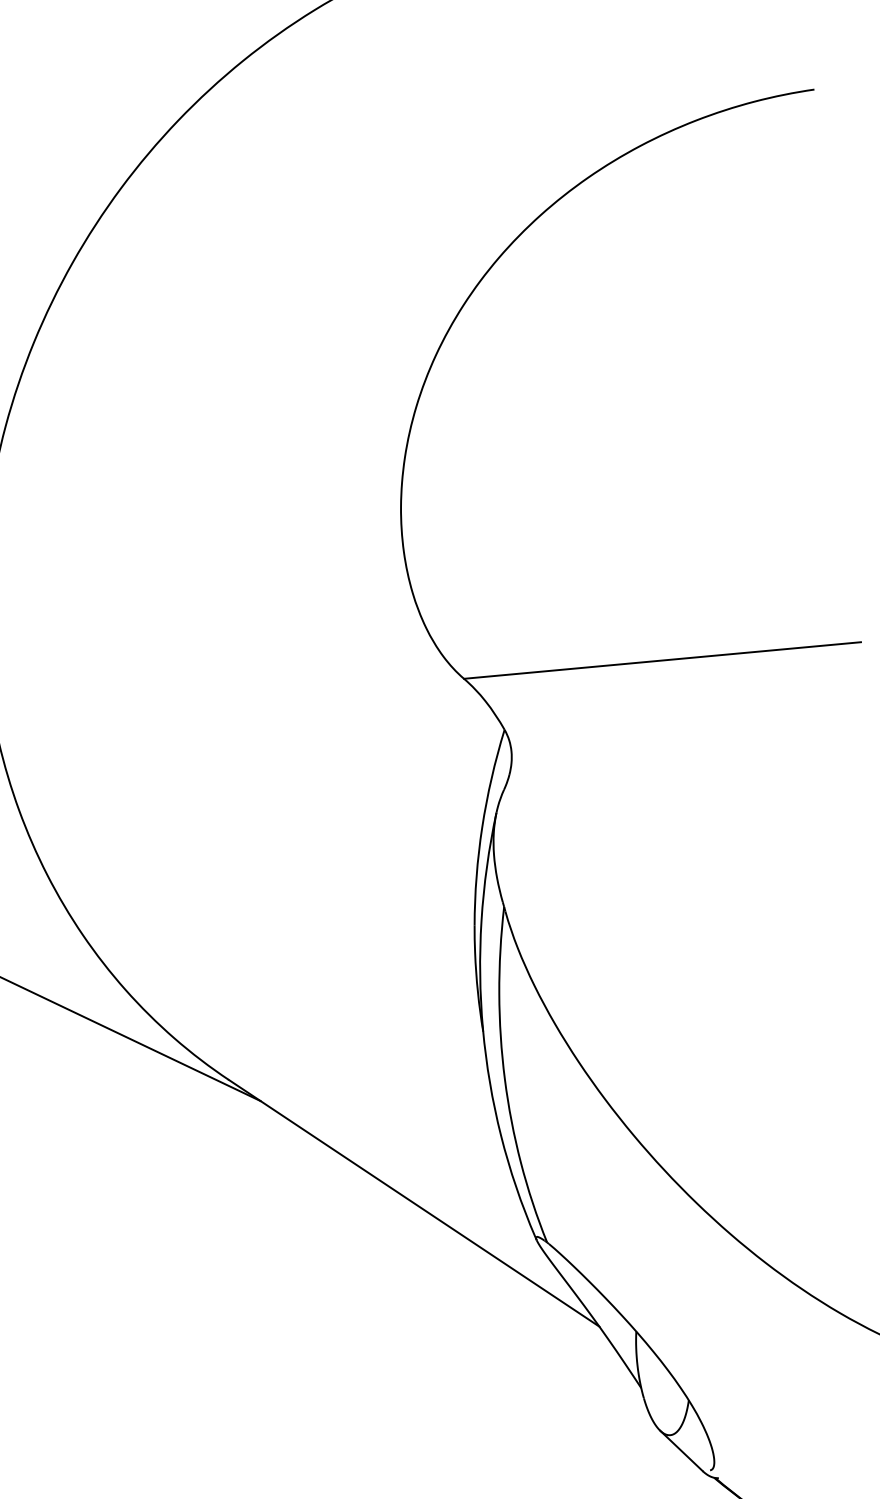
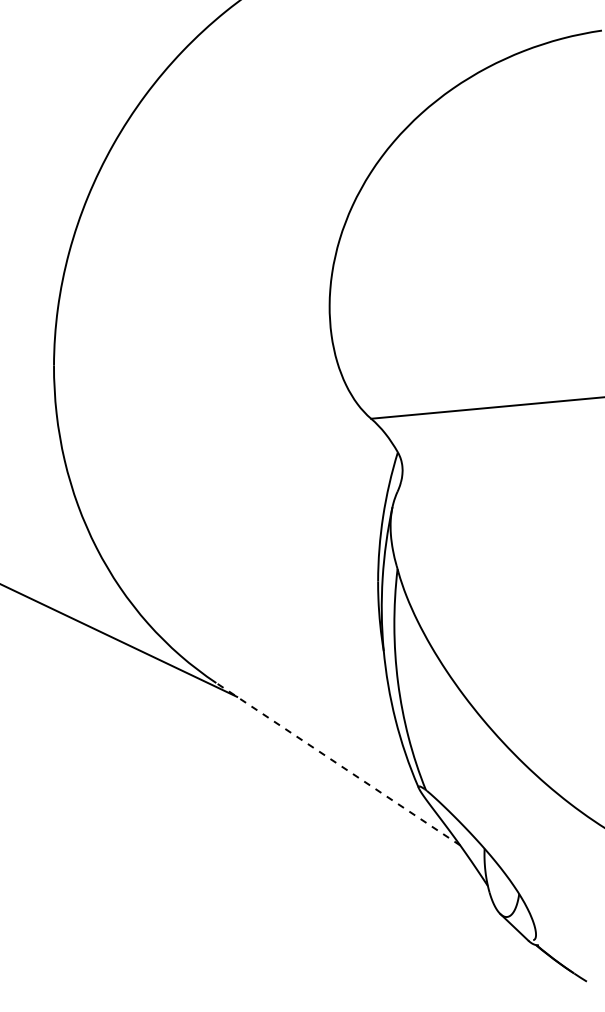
line: (414, 1203) -> (338, 764), solid -> dashed

